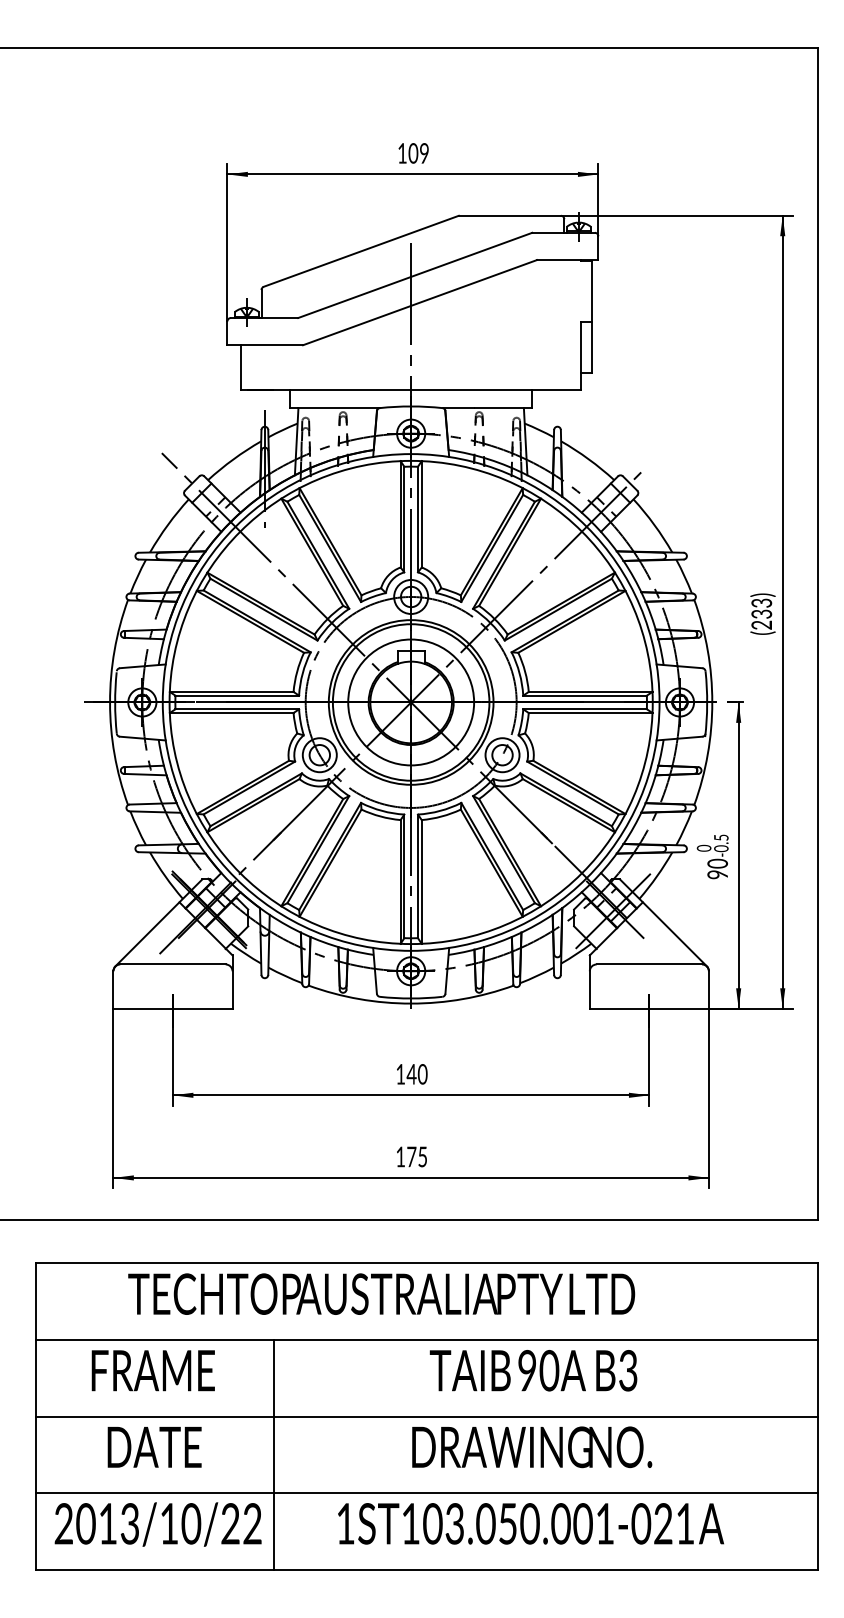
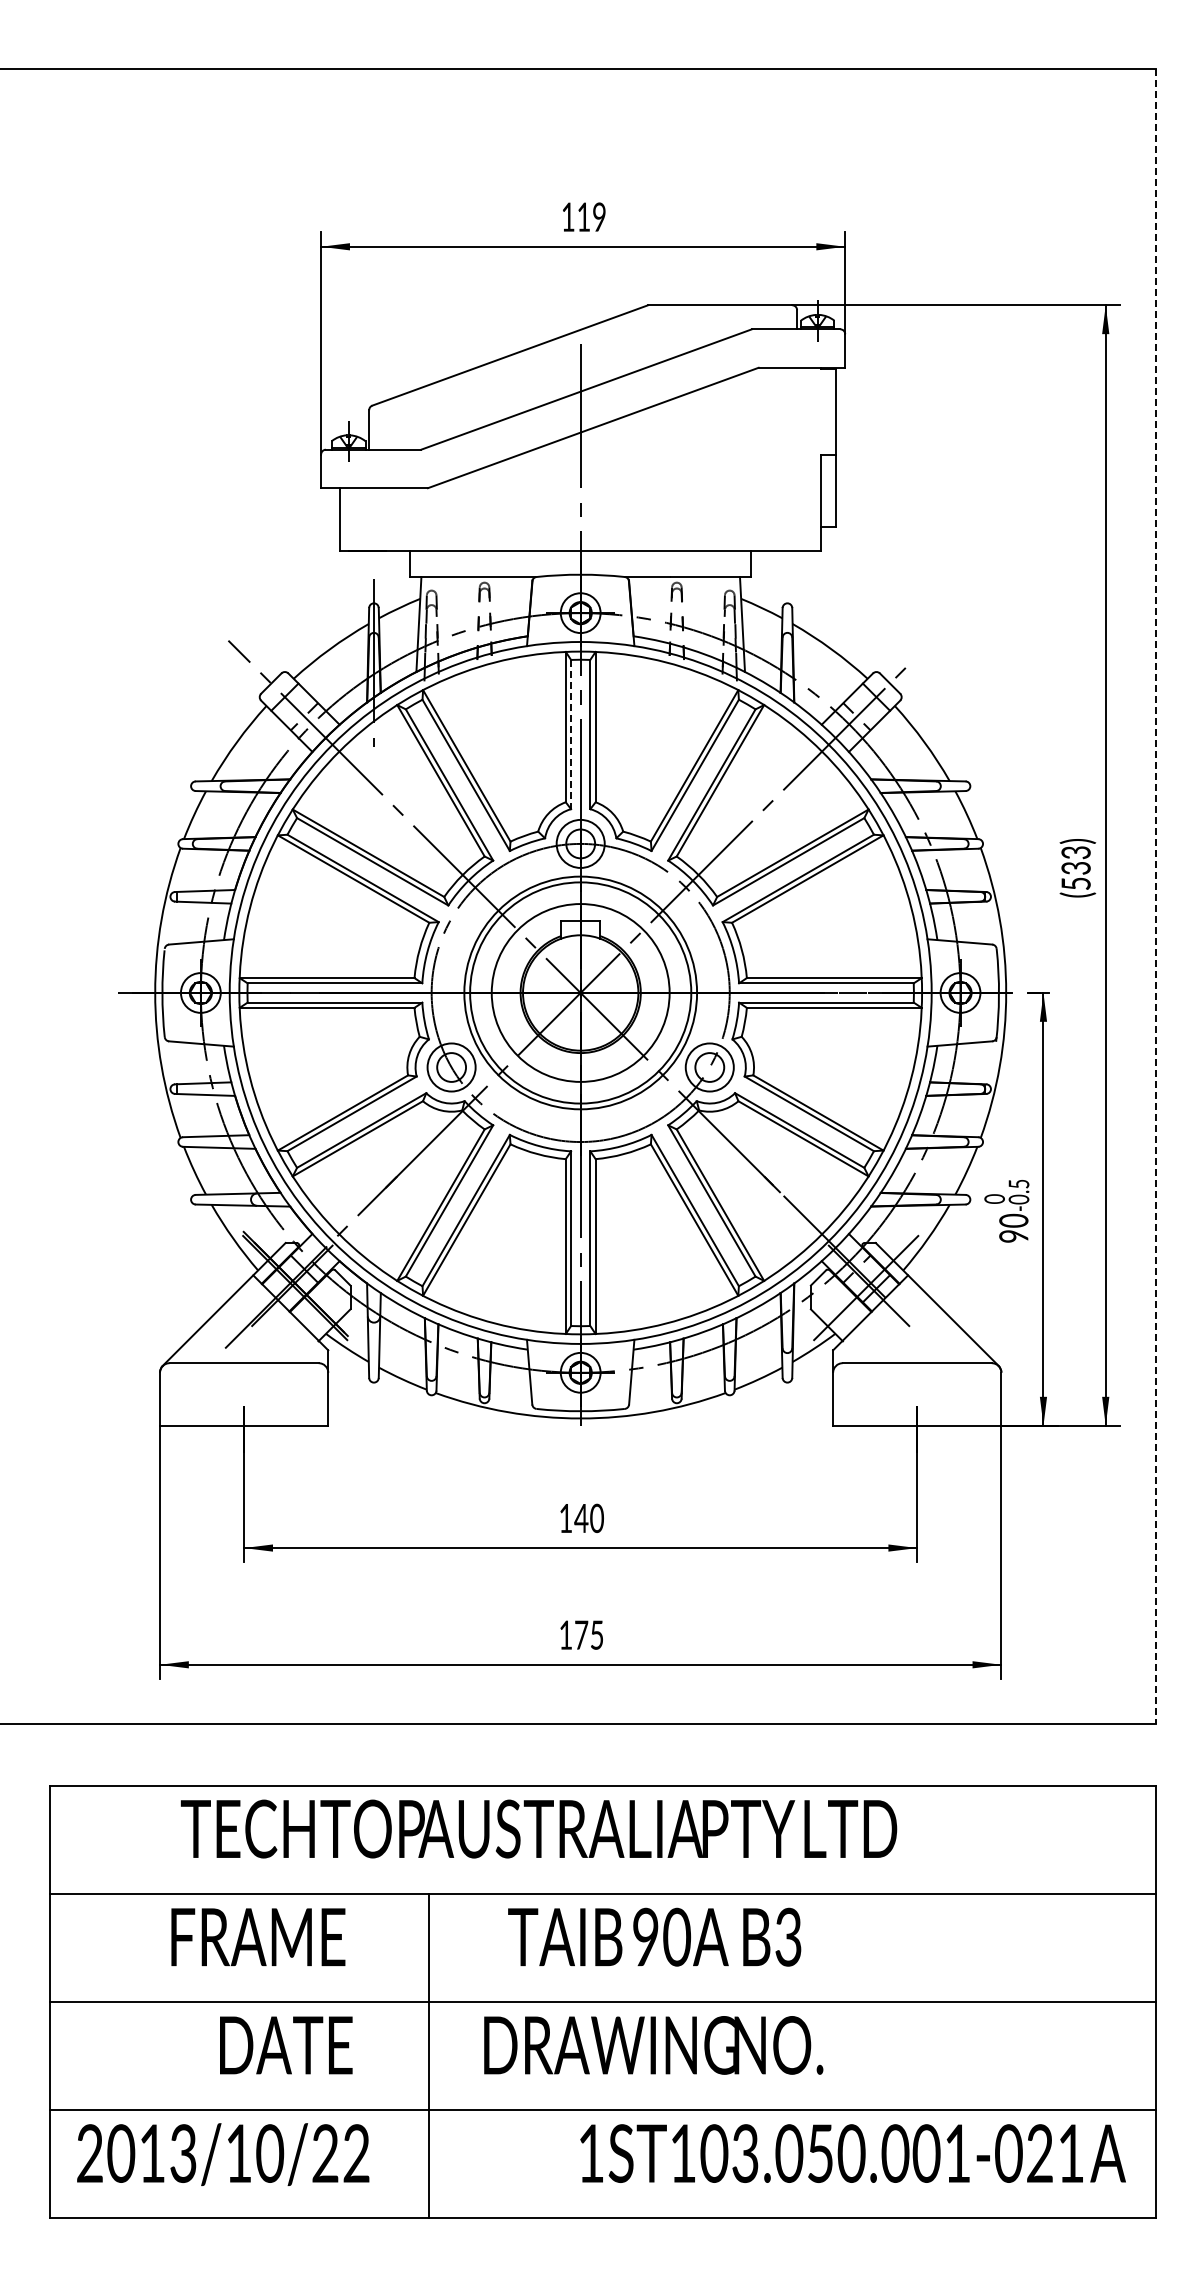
text: (413, 152) -> (583, 216), 109 -> 119
line: (404, 519) -> (571, 734), solid -> dashed
text: (761, 624) -> (1075, 883), (233) -> (533)
line: (818, 634) -> (1156, 896), solid -> dashed
text: (153, 1370) -> (258, 1936), moved
text: (533, 1370) -> (654, 1936), moved
text: (154, 1447) -> (286, 2045), moved
text: (532, 1447) -> (653, 2045), moved
line: (273, 1454) -> (428, 2055), moved
text: (530, 1523) -> (852, 2153), moved

